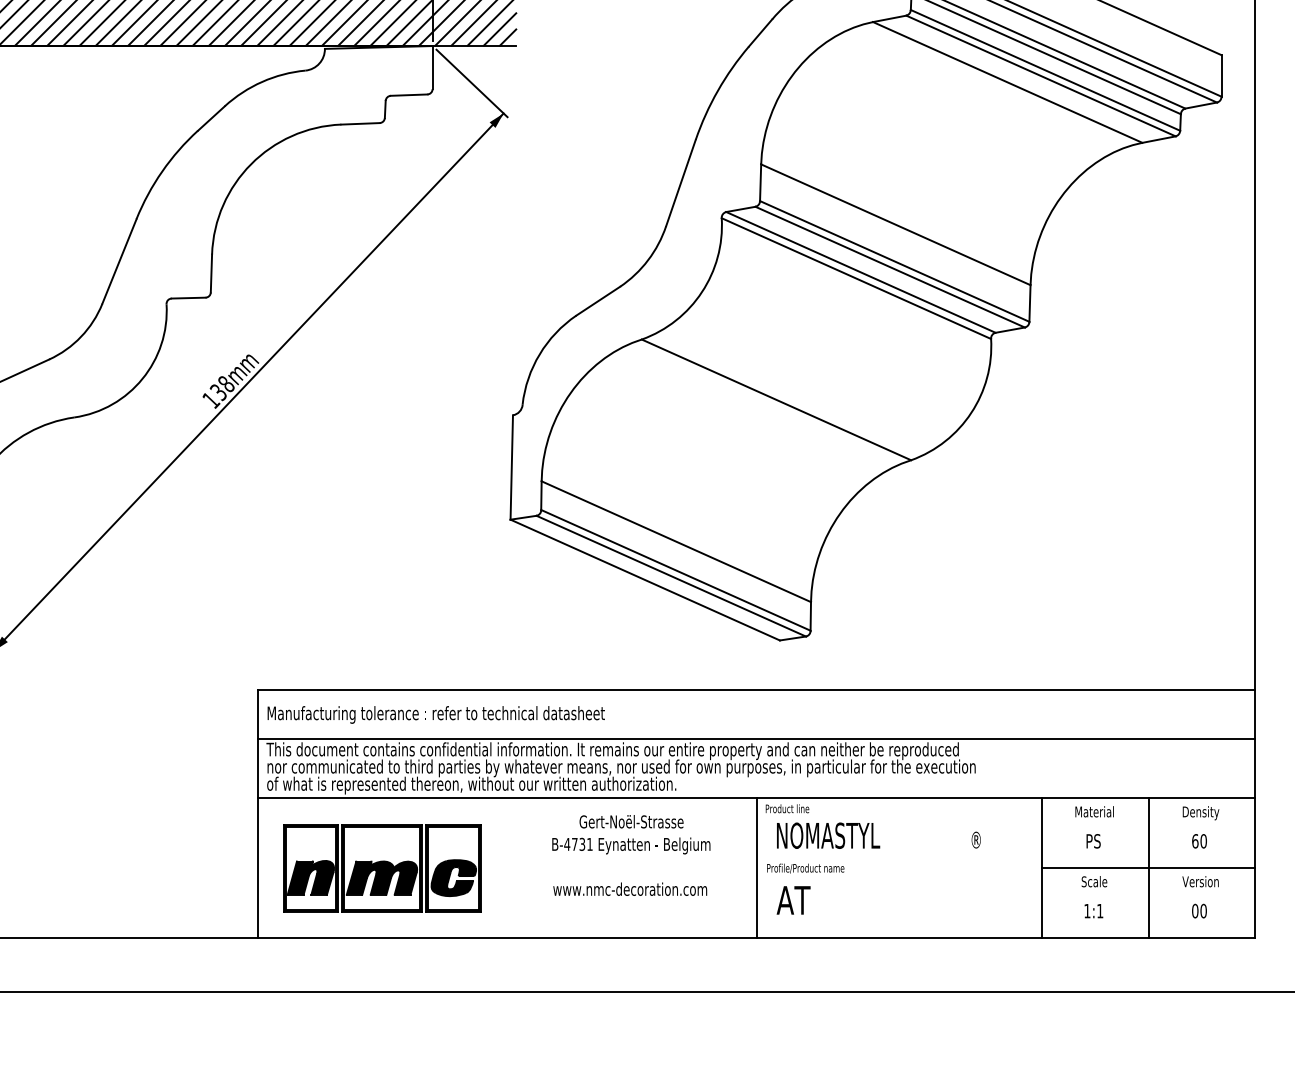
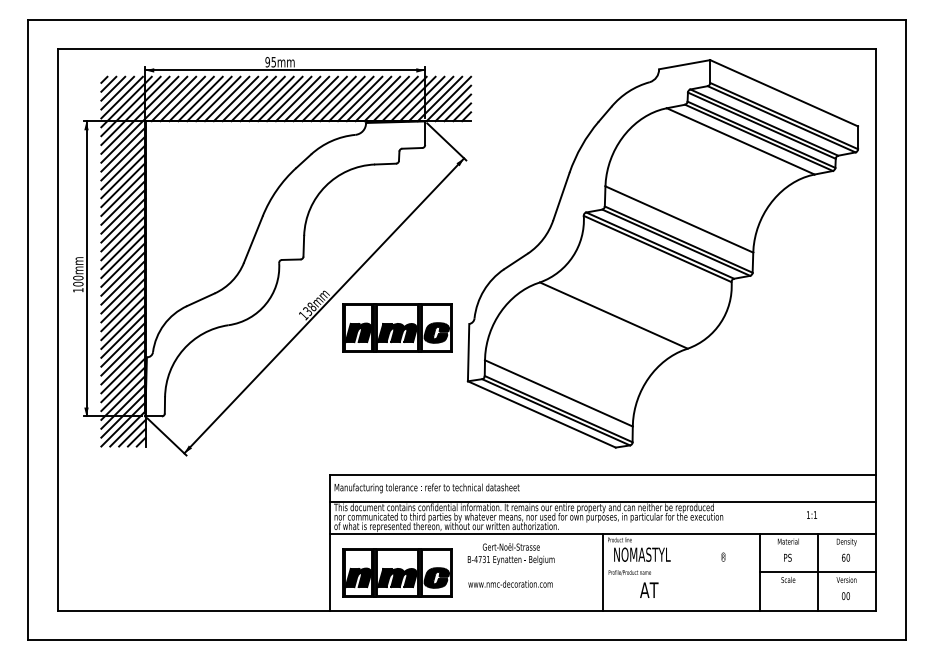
part: (382, 421) -> (397, 327), added
text: (630, 855) -> (510, 565), moved
text: (794, 899) -> (649, 589), moved
text: (1094, 910) -> (812, 514), moved

